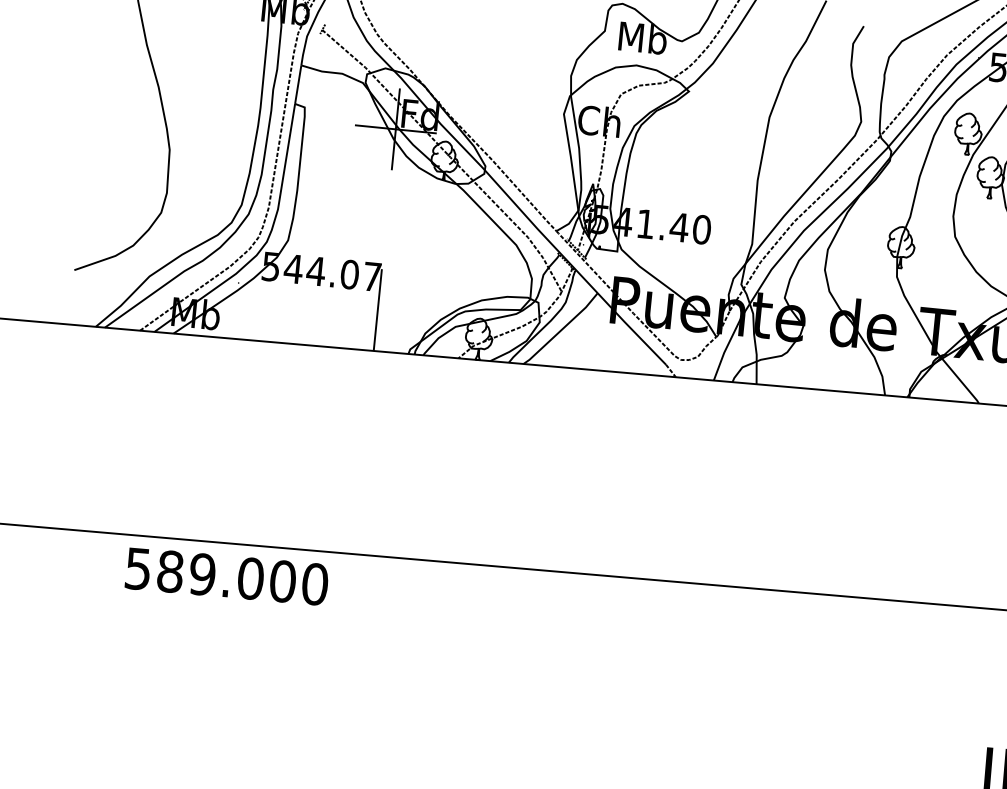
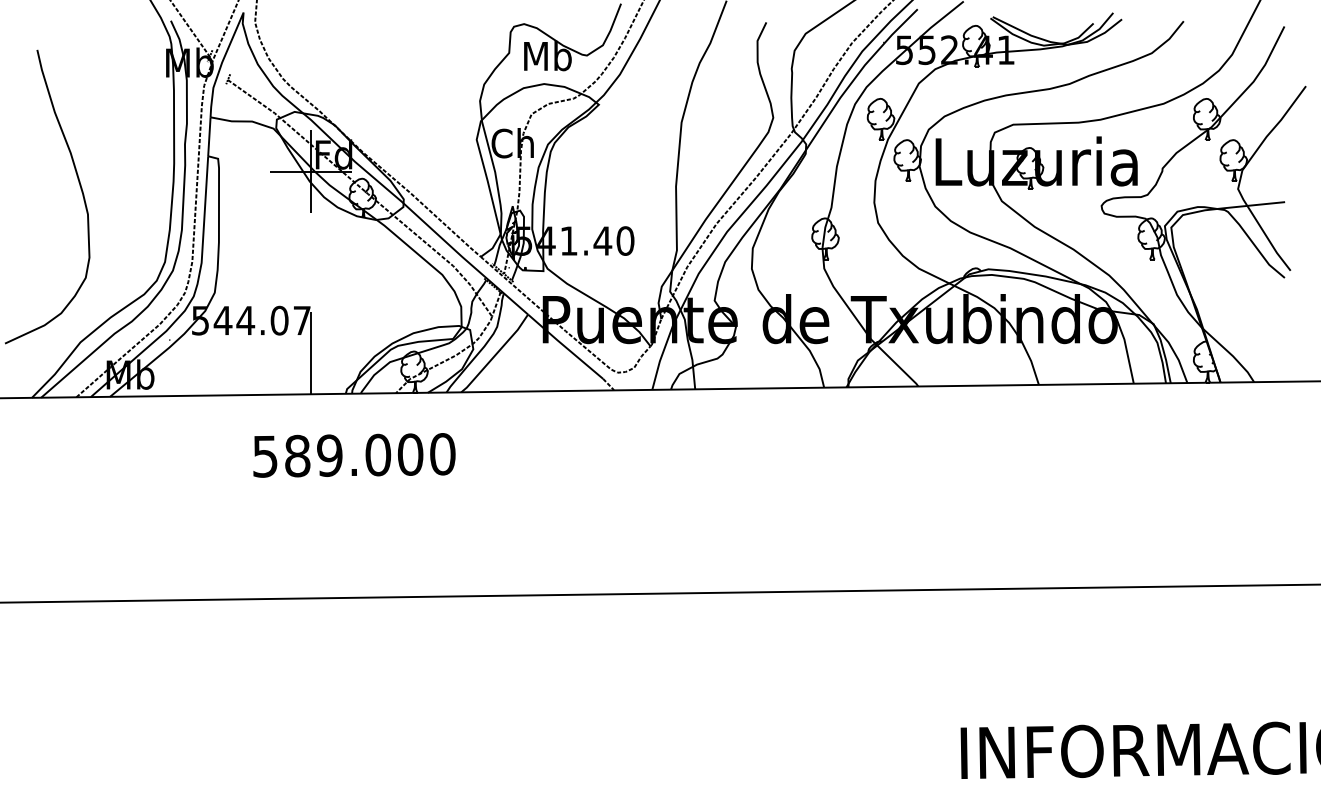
text: (227, 576) -> (354, 455), moved

